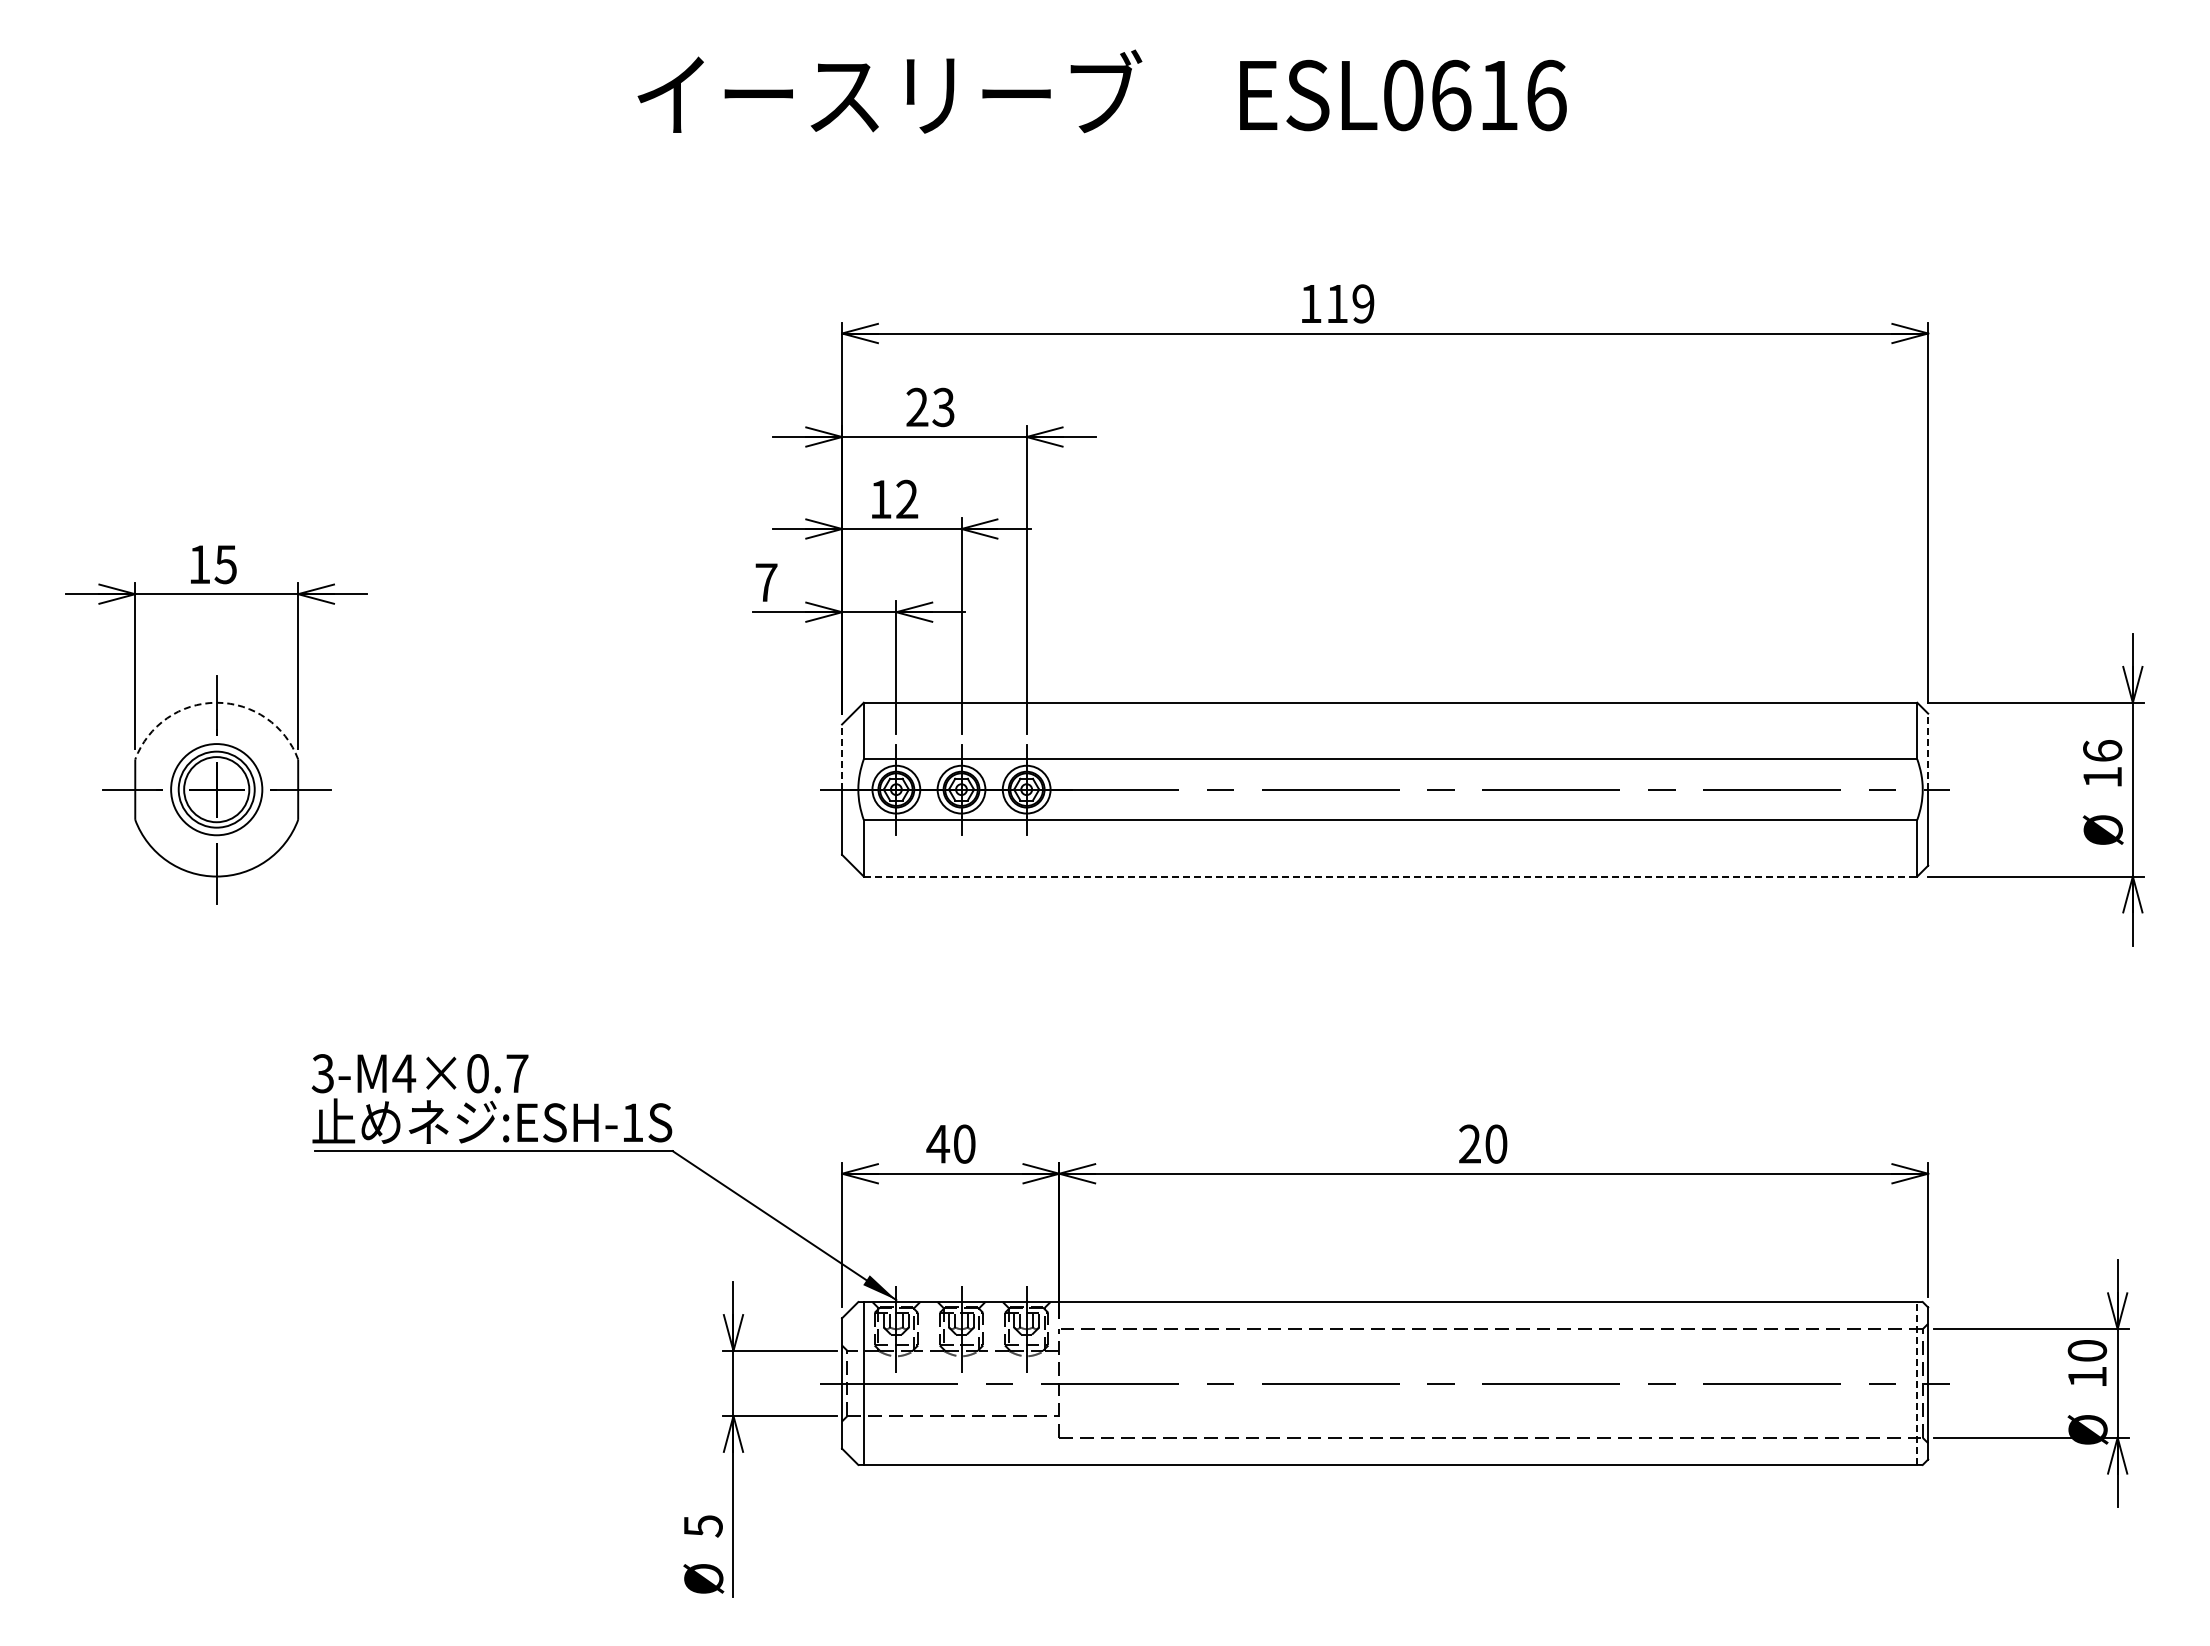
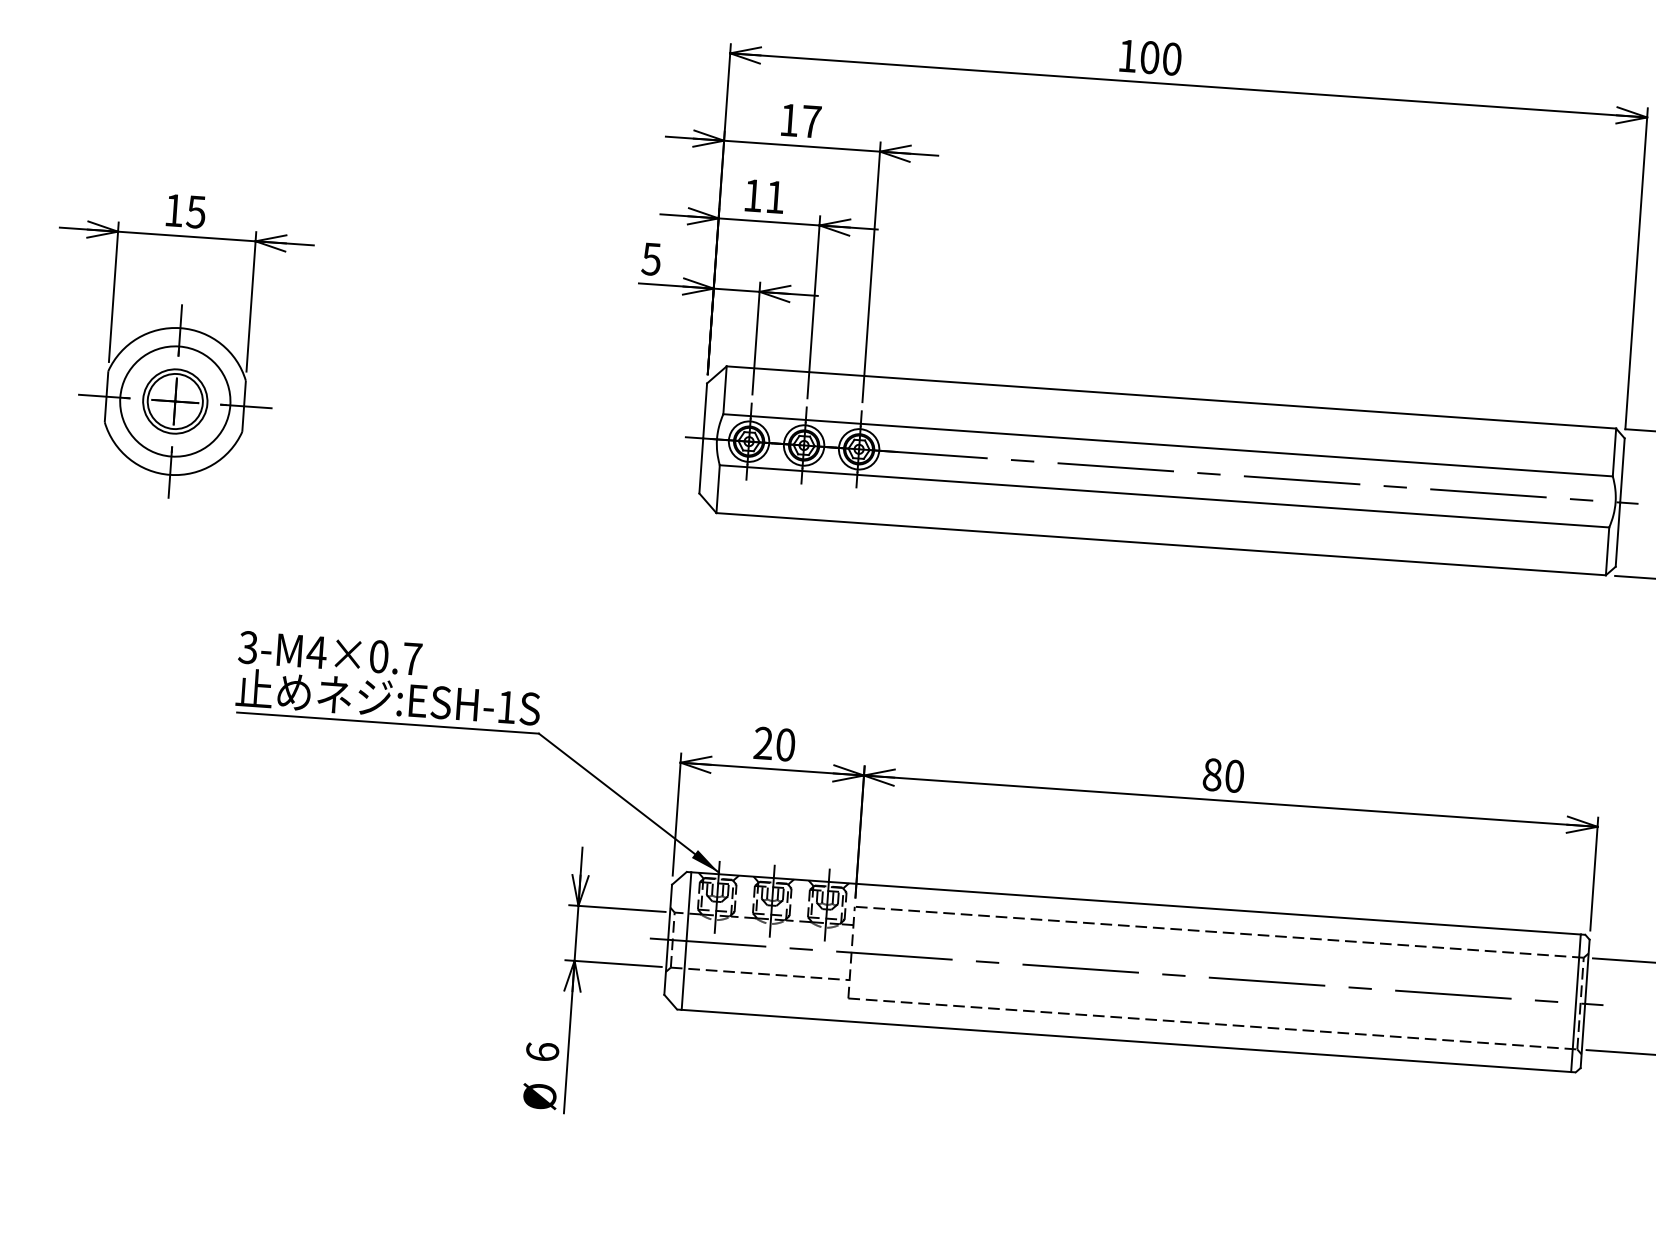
text: (1350, 303) -> (1161, 58), 119 -> 100
text: (930, 407) -> (800, 121), 23 -> 17
text: (907, 498) -> (775, 196), 12 -> 11
text: (766, 582) -> (651, 259), 7 -> 5
arc: (216, 702) -> (180, 327), dashed -> solid
line: (1928, 751) -> (1622, 470), dashed -> solid
line: (842, 757) -> (705, 411), dashed -> solid
circle: (216, 789) -> (175, 401), size x1.43
line: (1390, 876) -> (1161, 544), dashed -> solid
text: (938, 1143) -> (763, 742), 40 -> 20
text: (1470, 1143) -> (1212, 774), 20 -> 80
line: (1917, 1383) -> (1576, 1003), dashed -> solid
text: (702, 1526) -> (541, 1052), 5 -> 6

